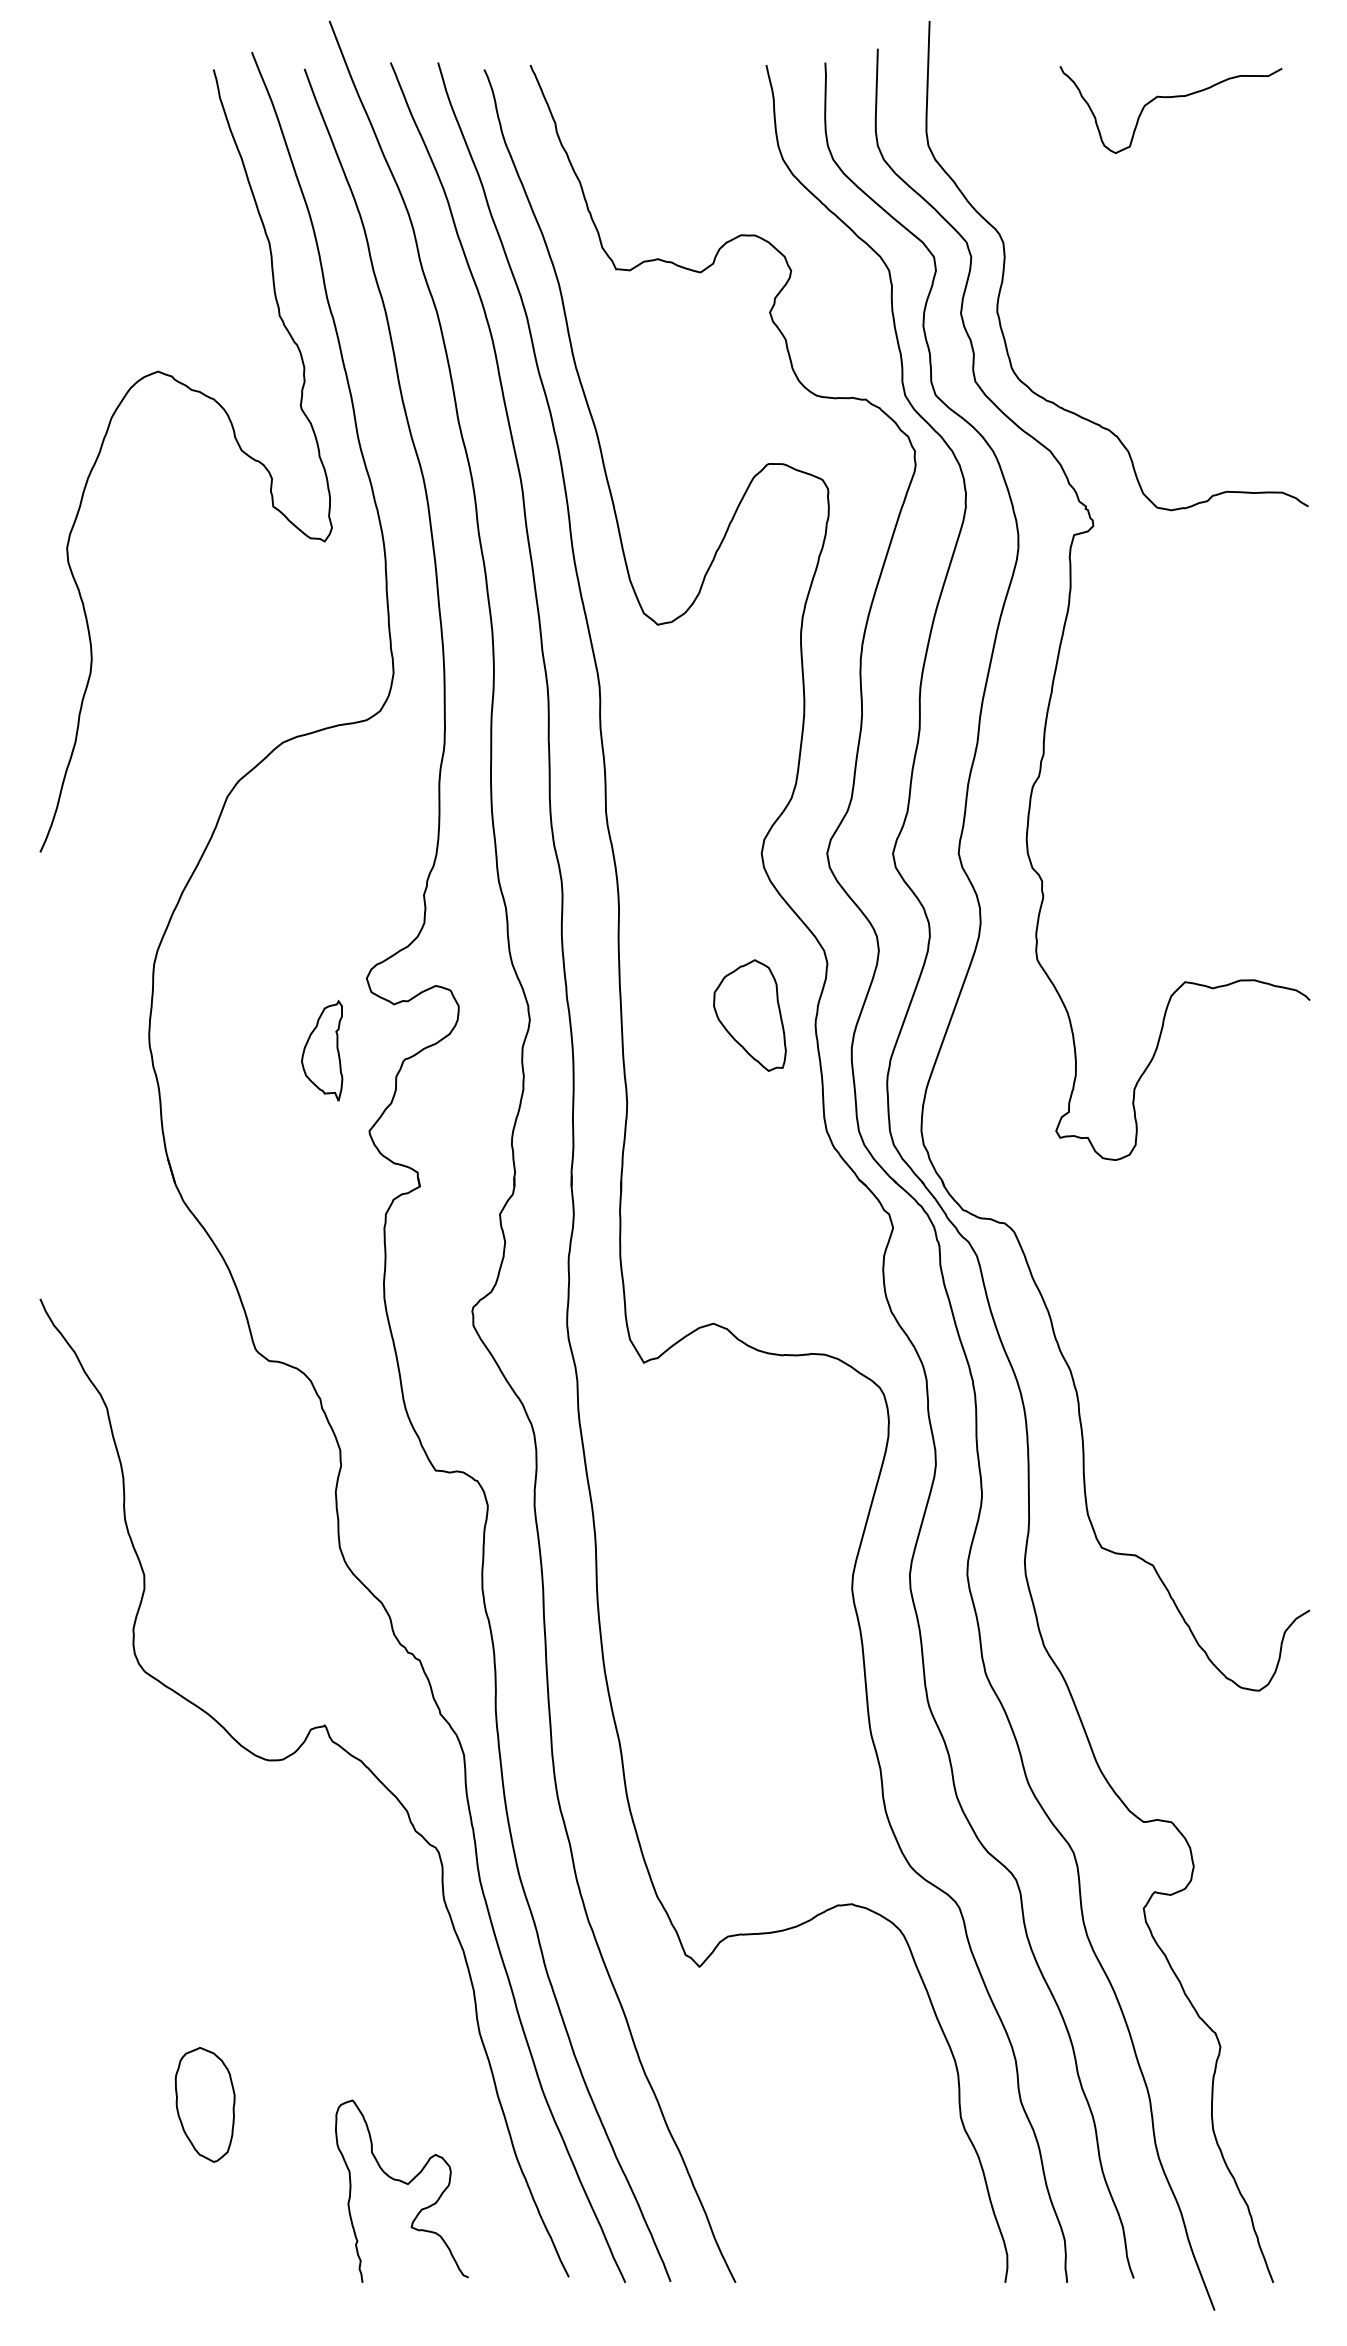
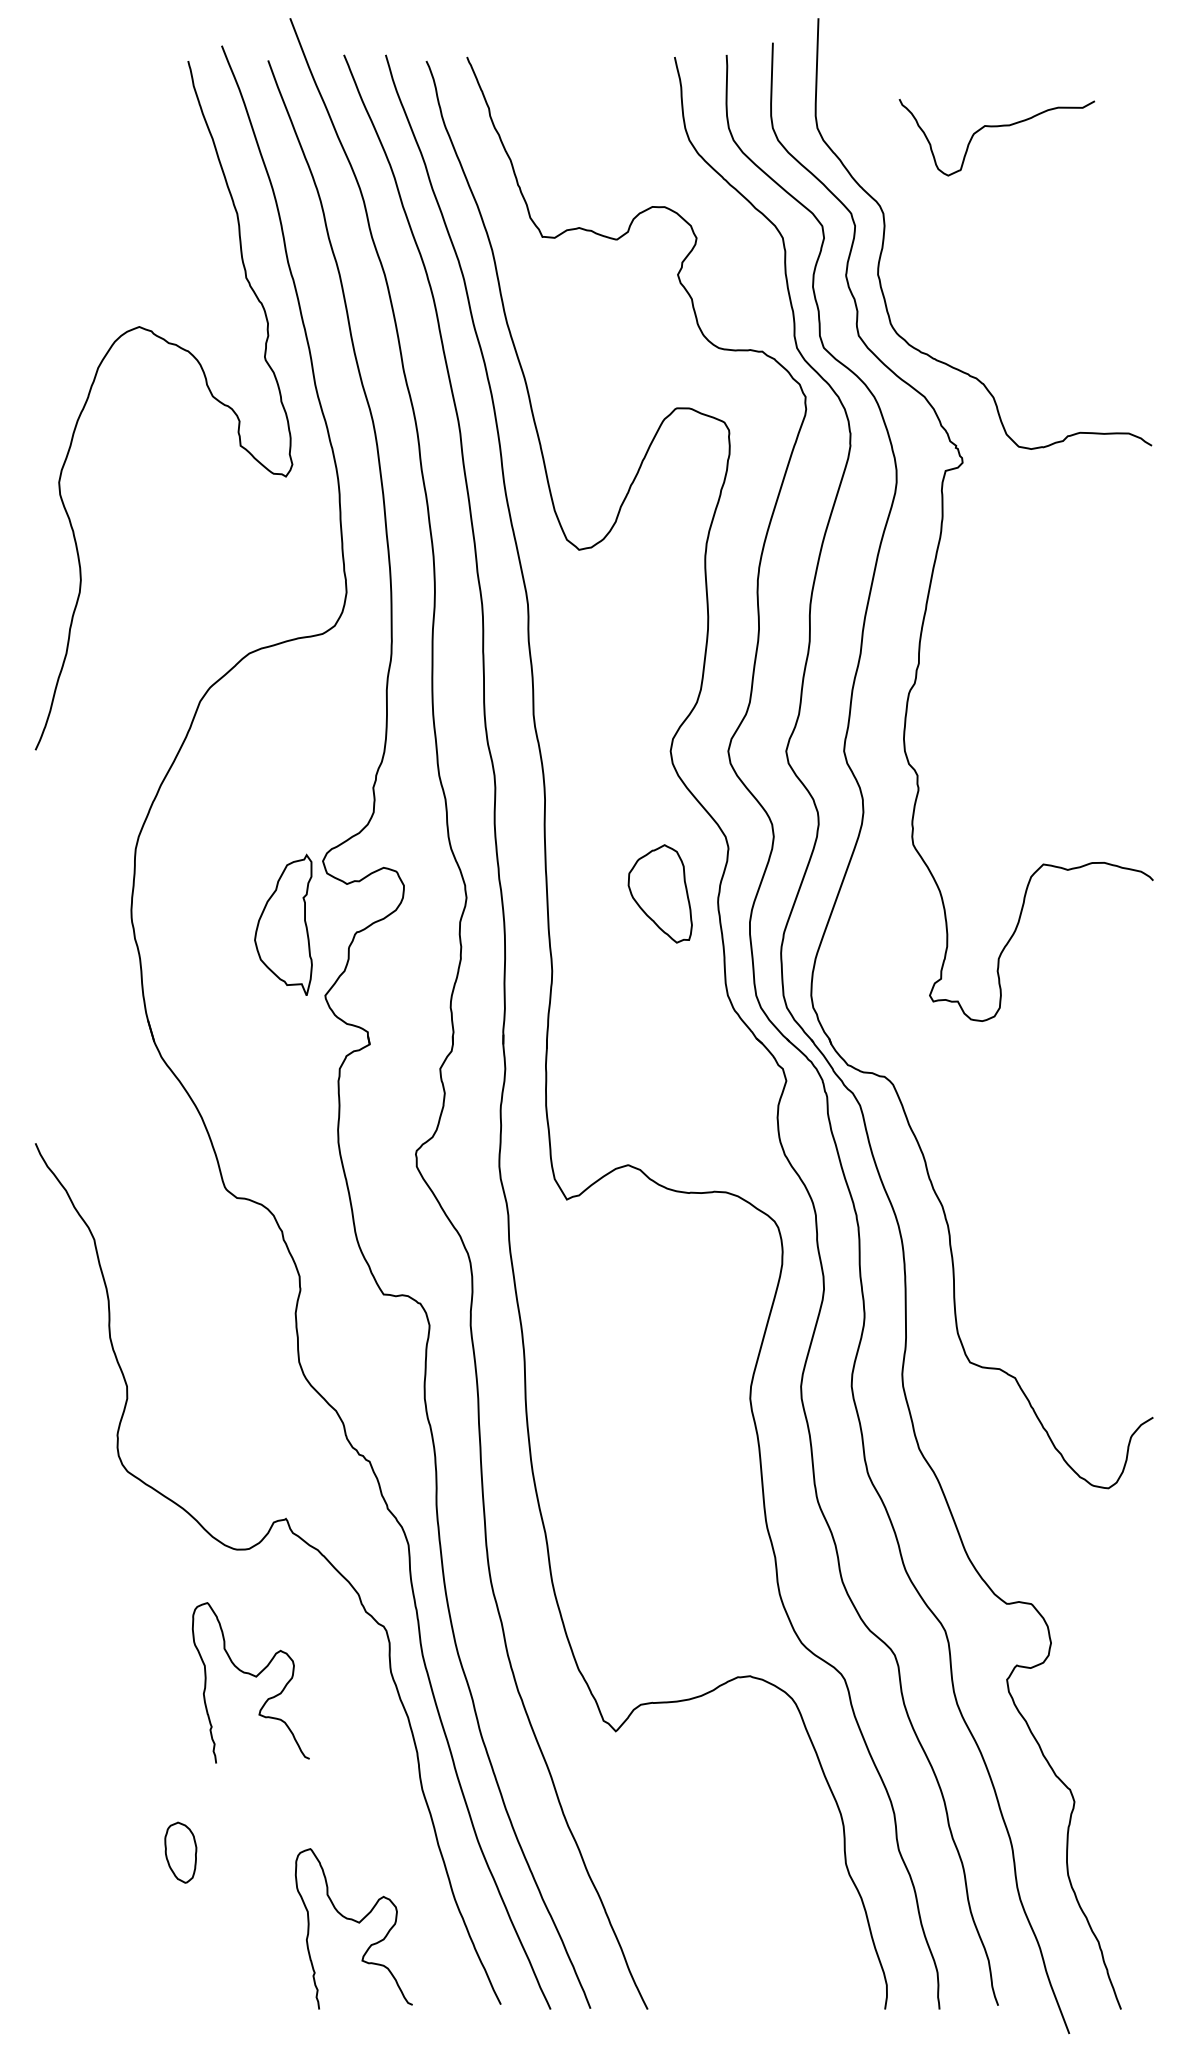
curve: (1170, 98) -> (996, 127), moved
part: (321, 1050) -> (283, 924), size x1.6
curve: (286, 1904) -> (252, 1676), added
part: (204, 2104) -> (180, 1852), size x0.6

